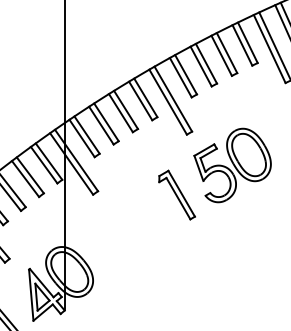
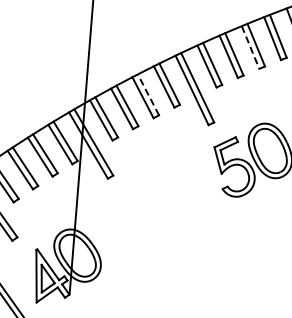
line: (221, 55) -> (250, 47), solid -> dashed
line: (126, 109) -> (148, 94), solid -> dashed
part: (176, 194) -> (193, 185), removed

